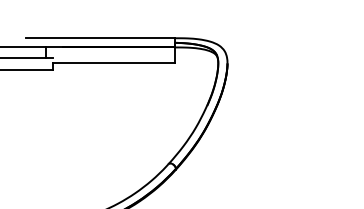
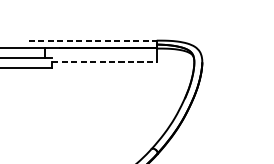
line: (101, 38) -> (93, 40), solid -> dashed
line: (114, 62) -> (104, 61), solid -> dashed

